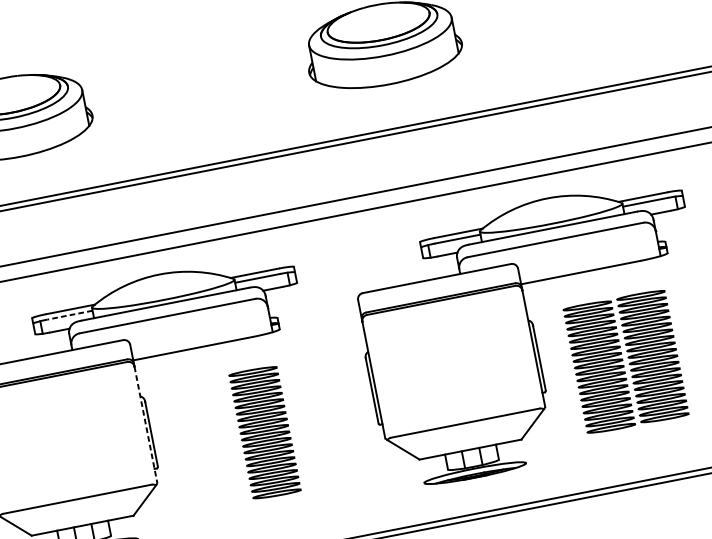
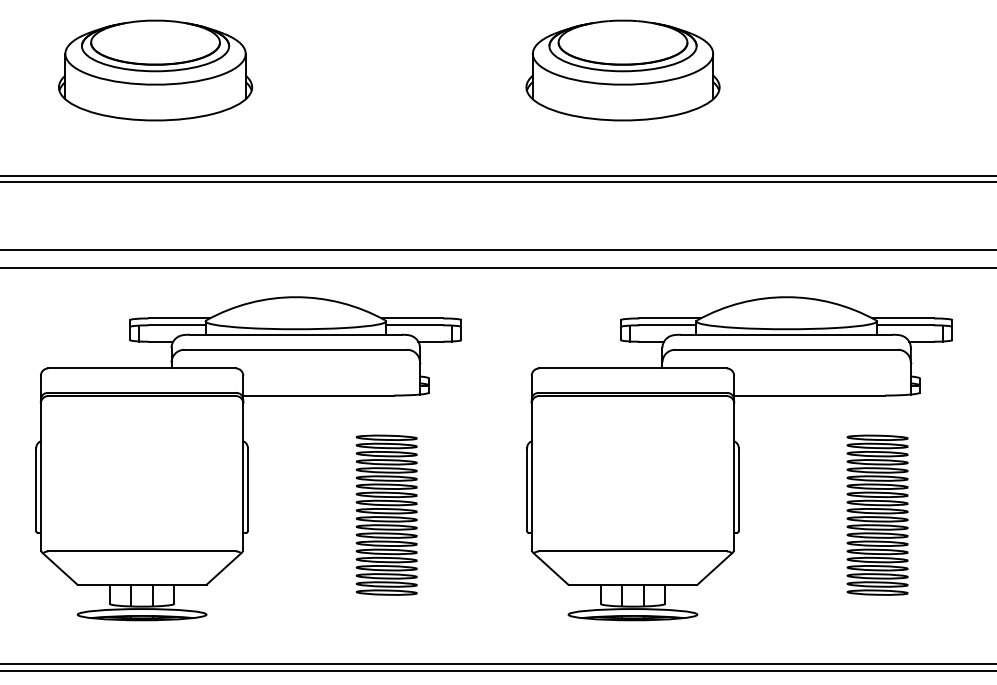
line: (70, 315) -> (177, 325), dashed -> solid
part: (599, 366) -> (809, 514), removed
line: (146, 425) -> (243, 477), dashed -> solid

